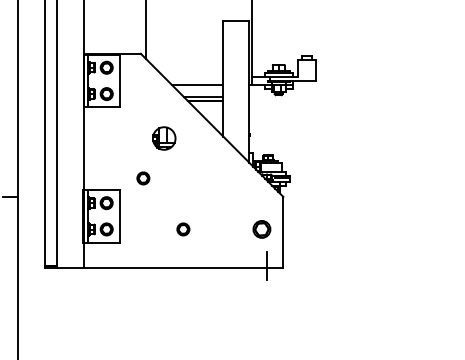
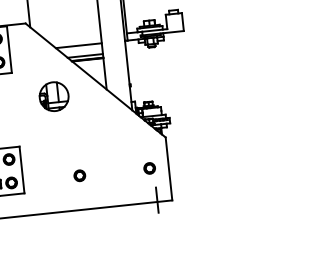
part: (164, 138) -> (54, 96), size x1.43
circle: (143, 178) -> (39, 134), removed
circle: (261, 229) -> (149, 168), size x0.71

